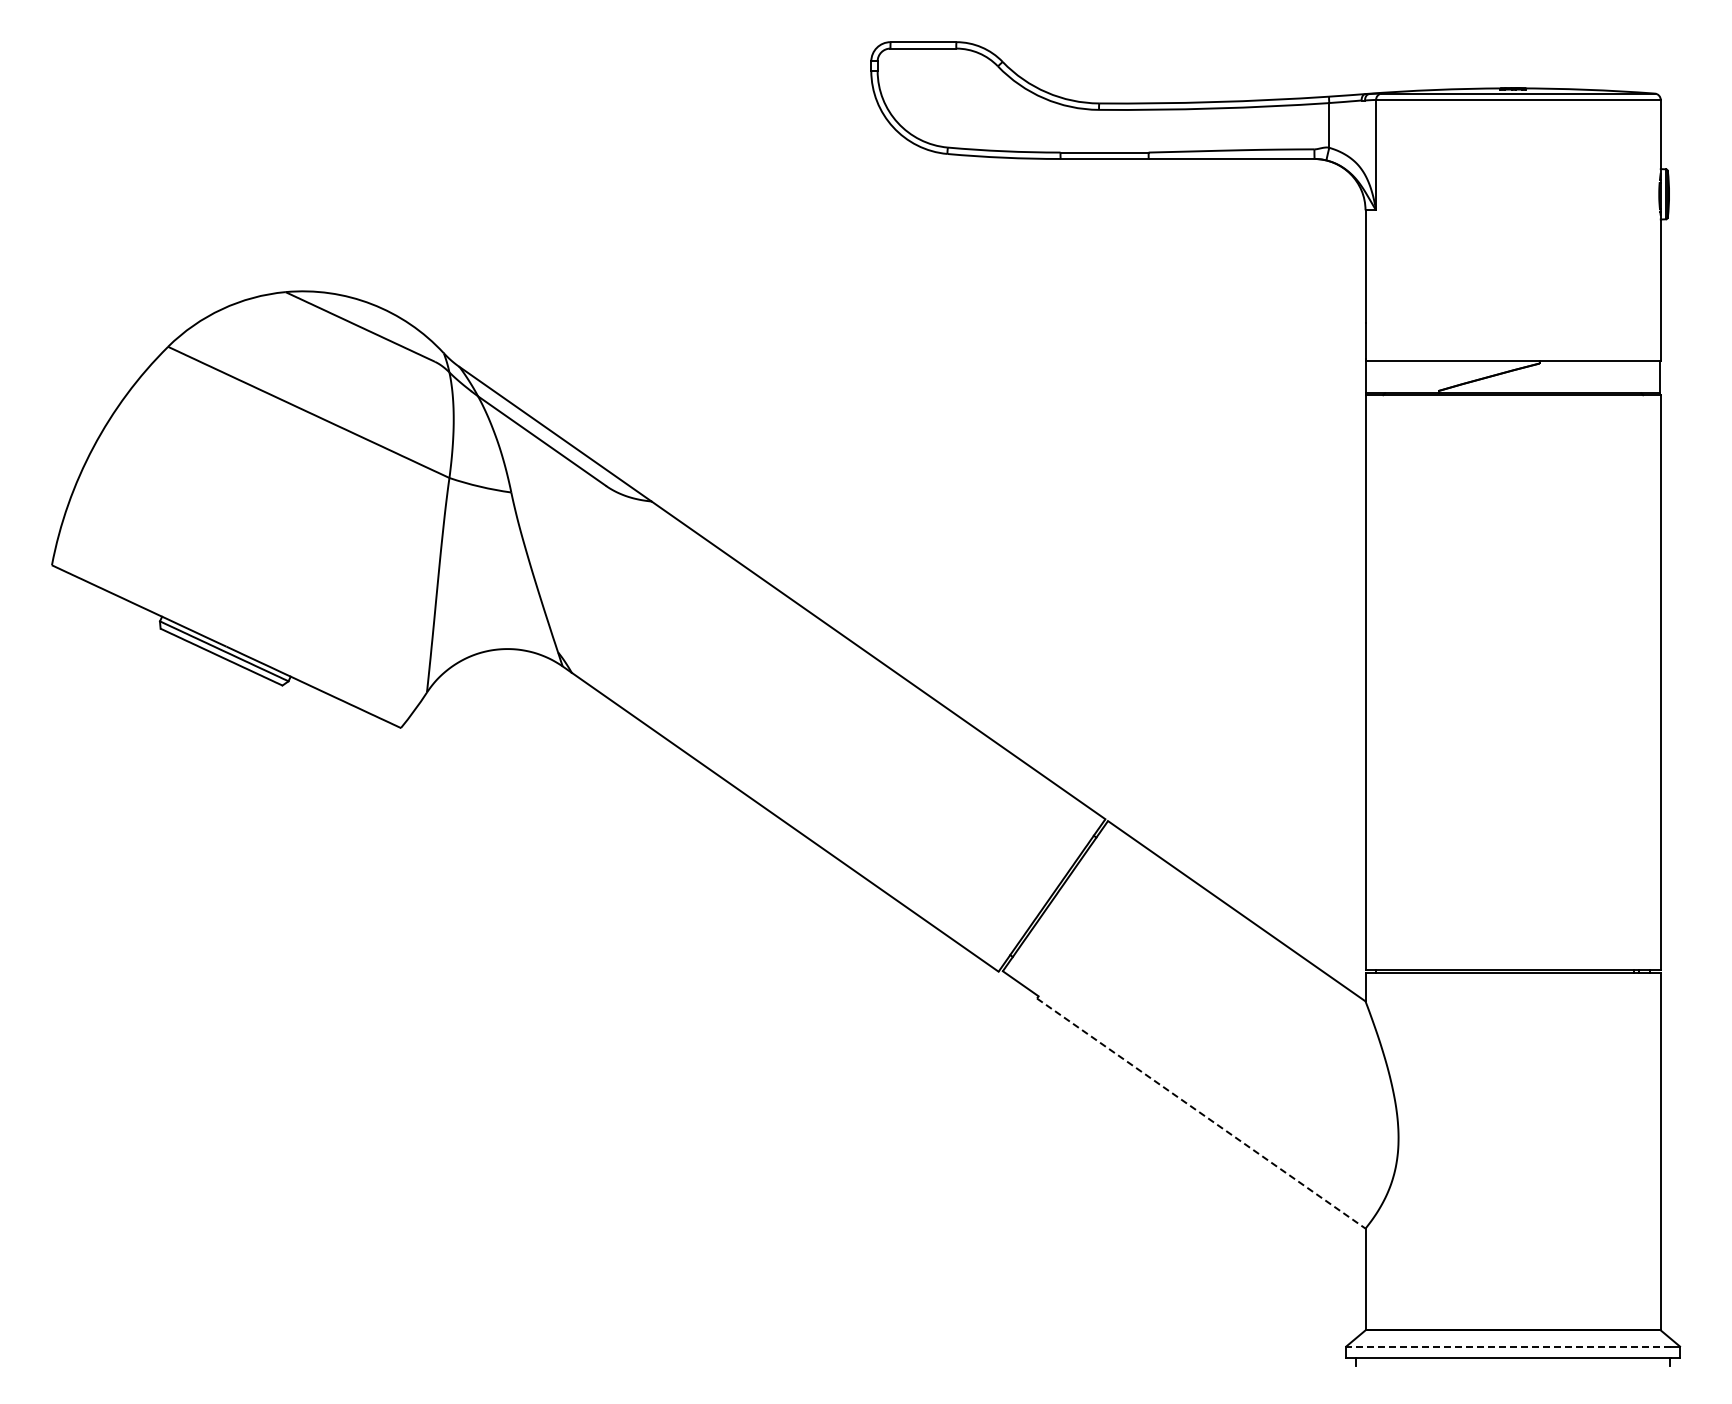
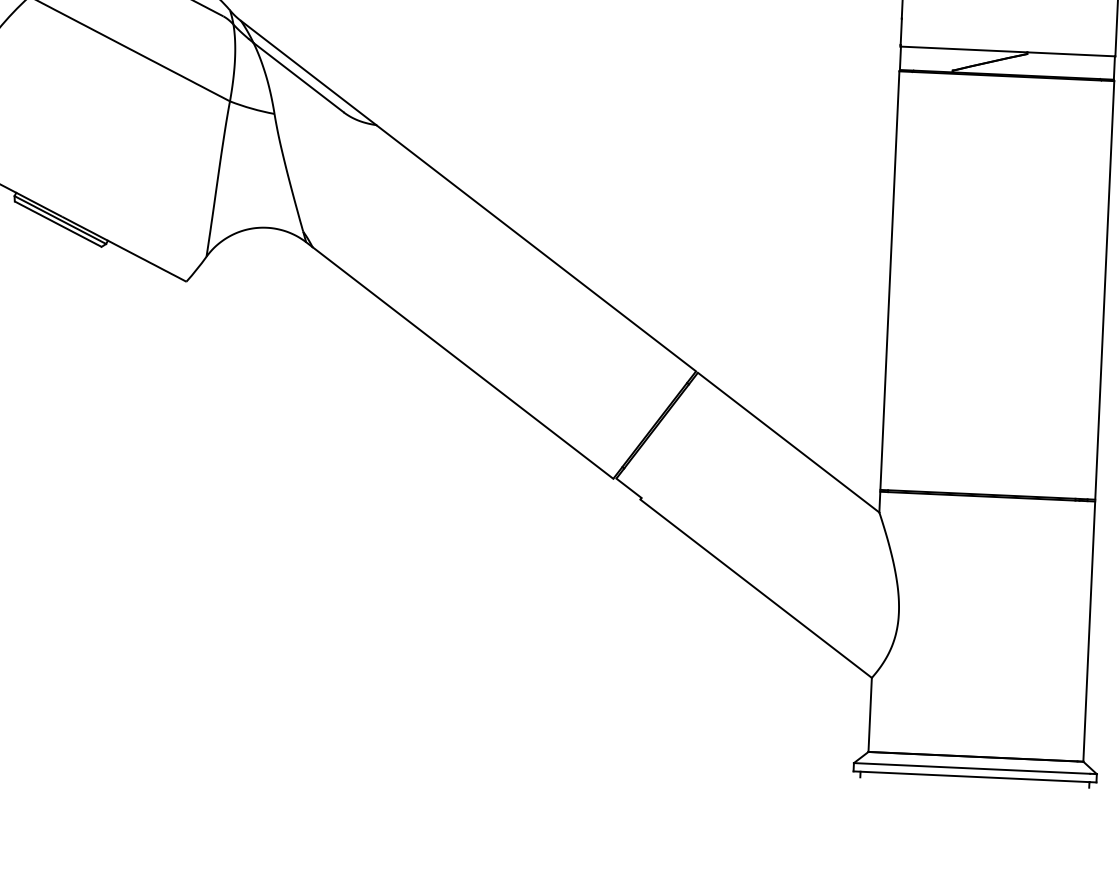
line: (1201, 1113) -> (756, 588), dashed -> solid
line: (1508, 1346) -> (972, 768), dashed -> solid

